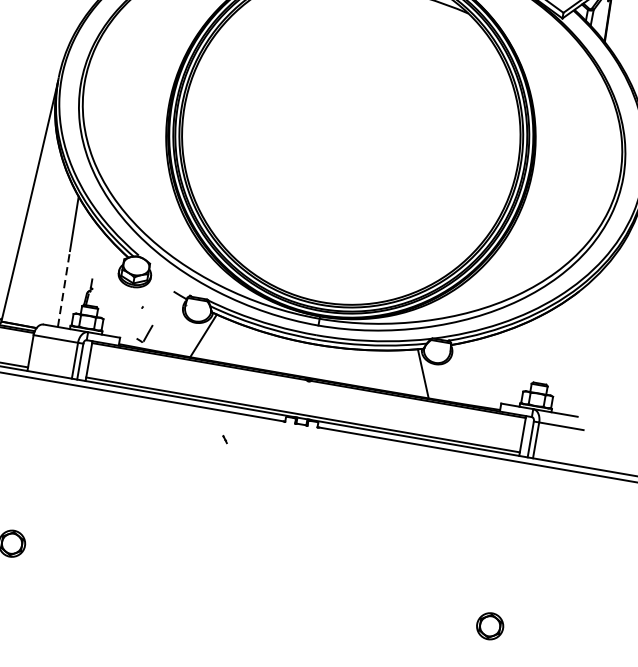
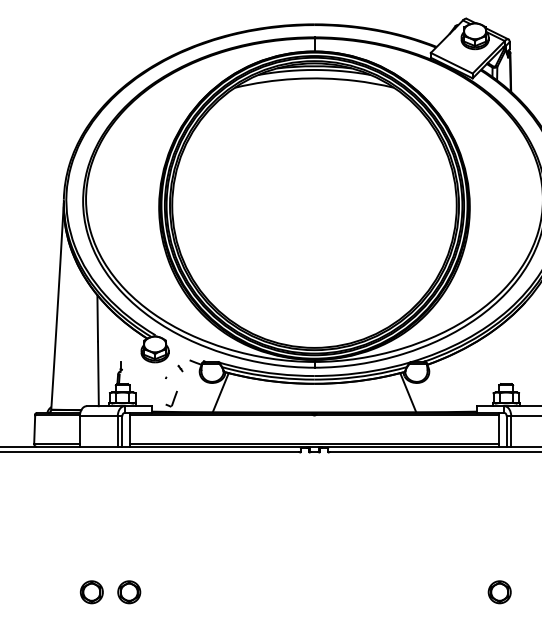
line: (64, 288) -> (98, 373), dashed -> solid
part: (225, 439) -> (180, 368), moved
part: (56, 551) -> (129, 592), added

